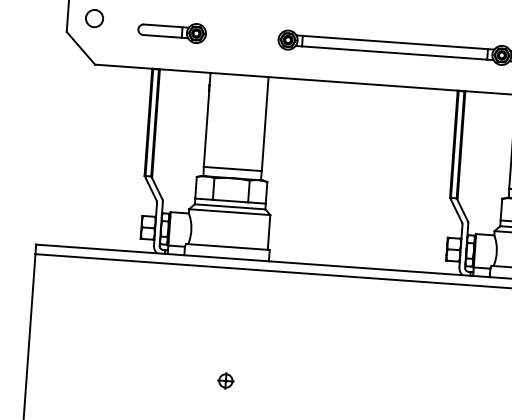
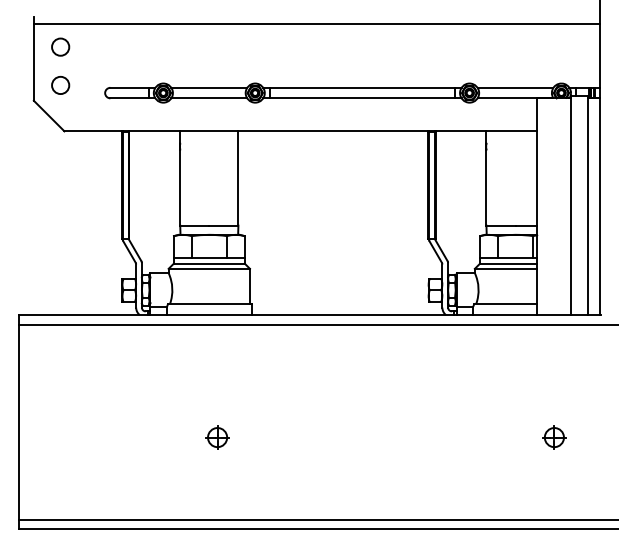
line: (242, 31) -> (209, 87), added
line: (242, 42) -> (209, 98), added
part: (225, 380) -> (217, 437), size x1.43

